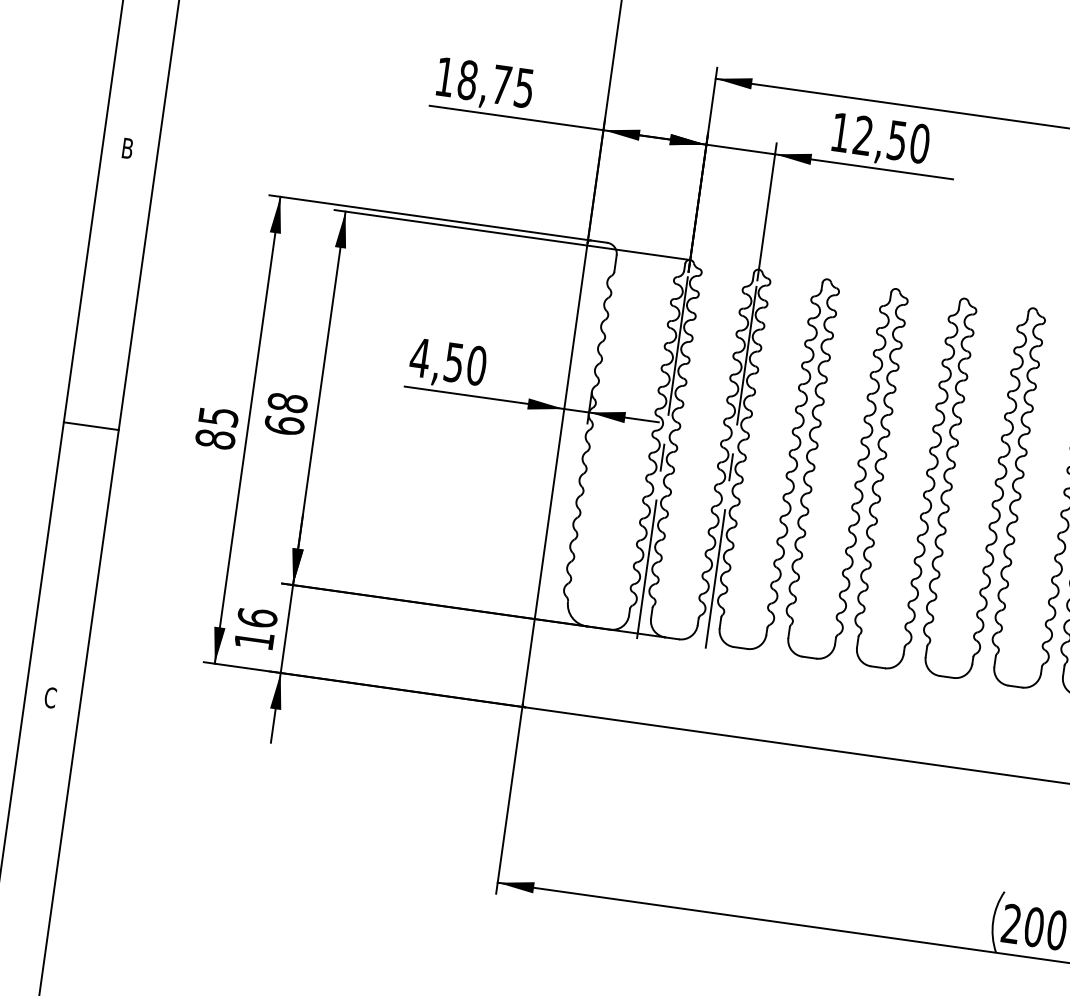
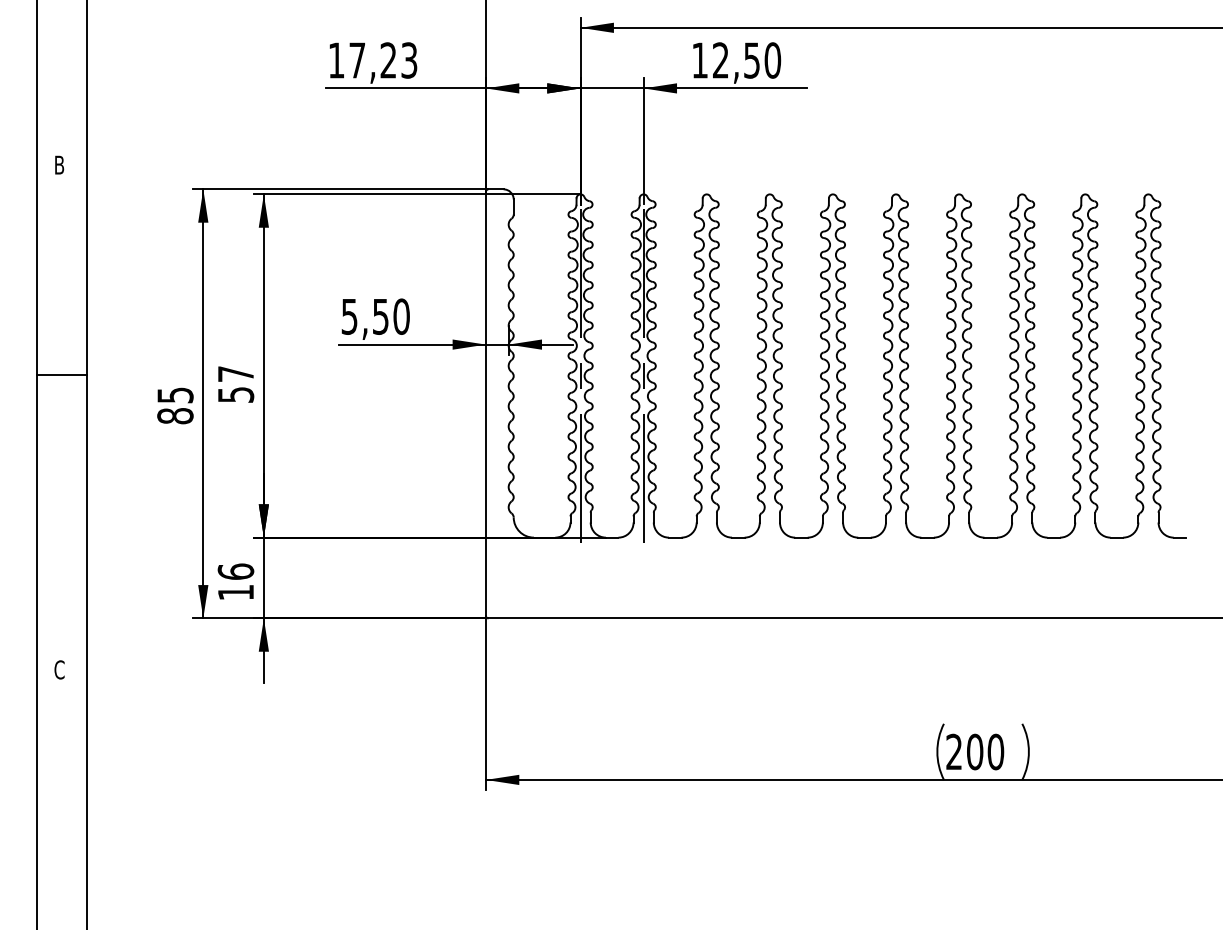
text: (496, 84) -> (383, 60), 18,75 -> 17,23
text: (420, 357) -> (349, 316), 4,50 -> 5,50
text: (285, 414) -> (235, 384), 68 -> 57
line: (90, 425) -> (61, 374), moved

